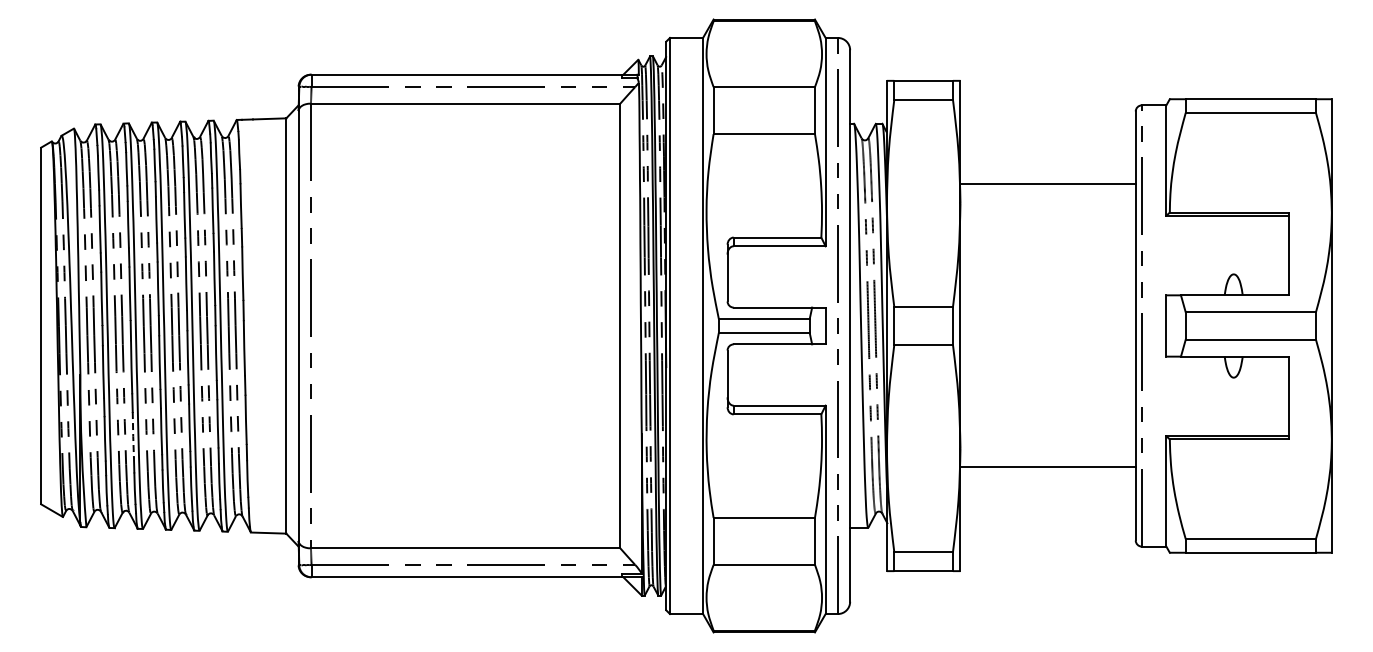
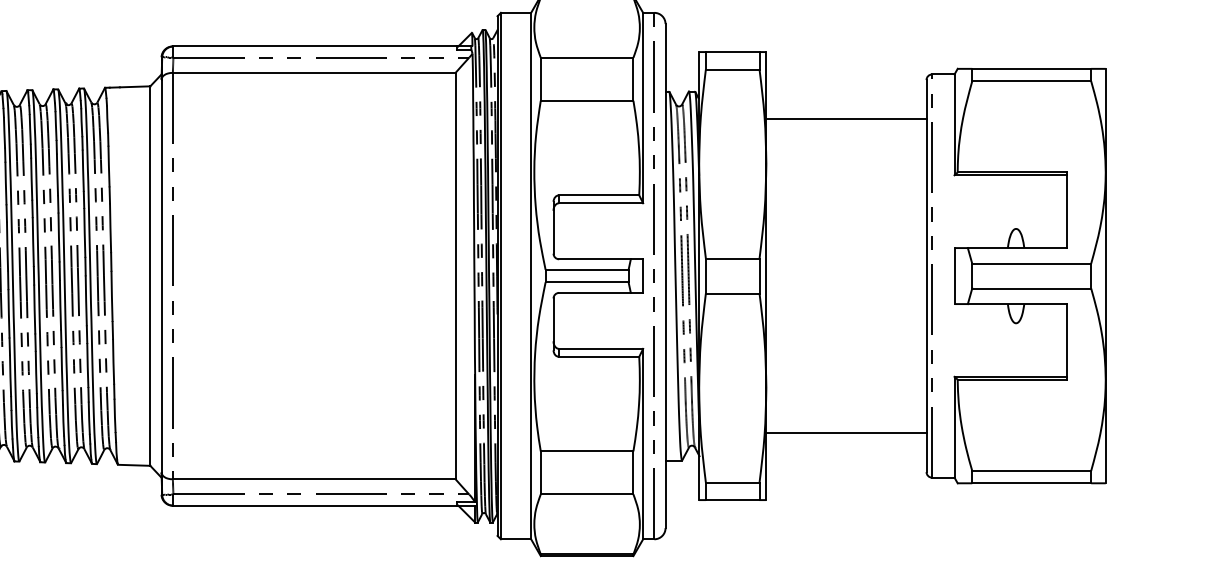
line: (1047, 184) -> (845, 119), moved
line: (133, 436) -> (10, 377), dashed -> solid
line: (1047, 466) -> (845, 432), moved

